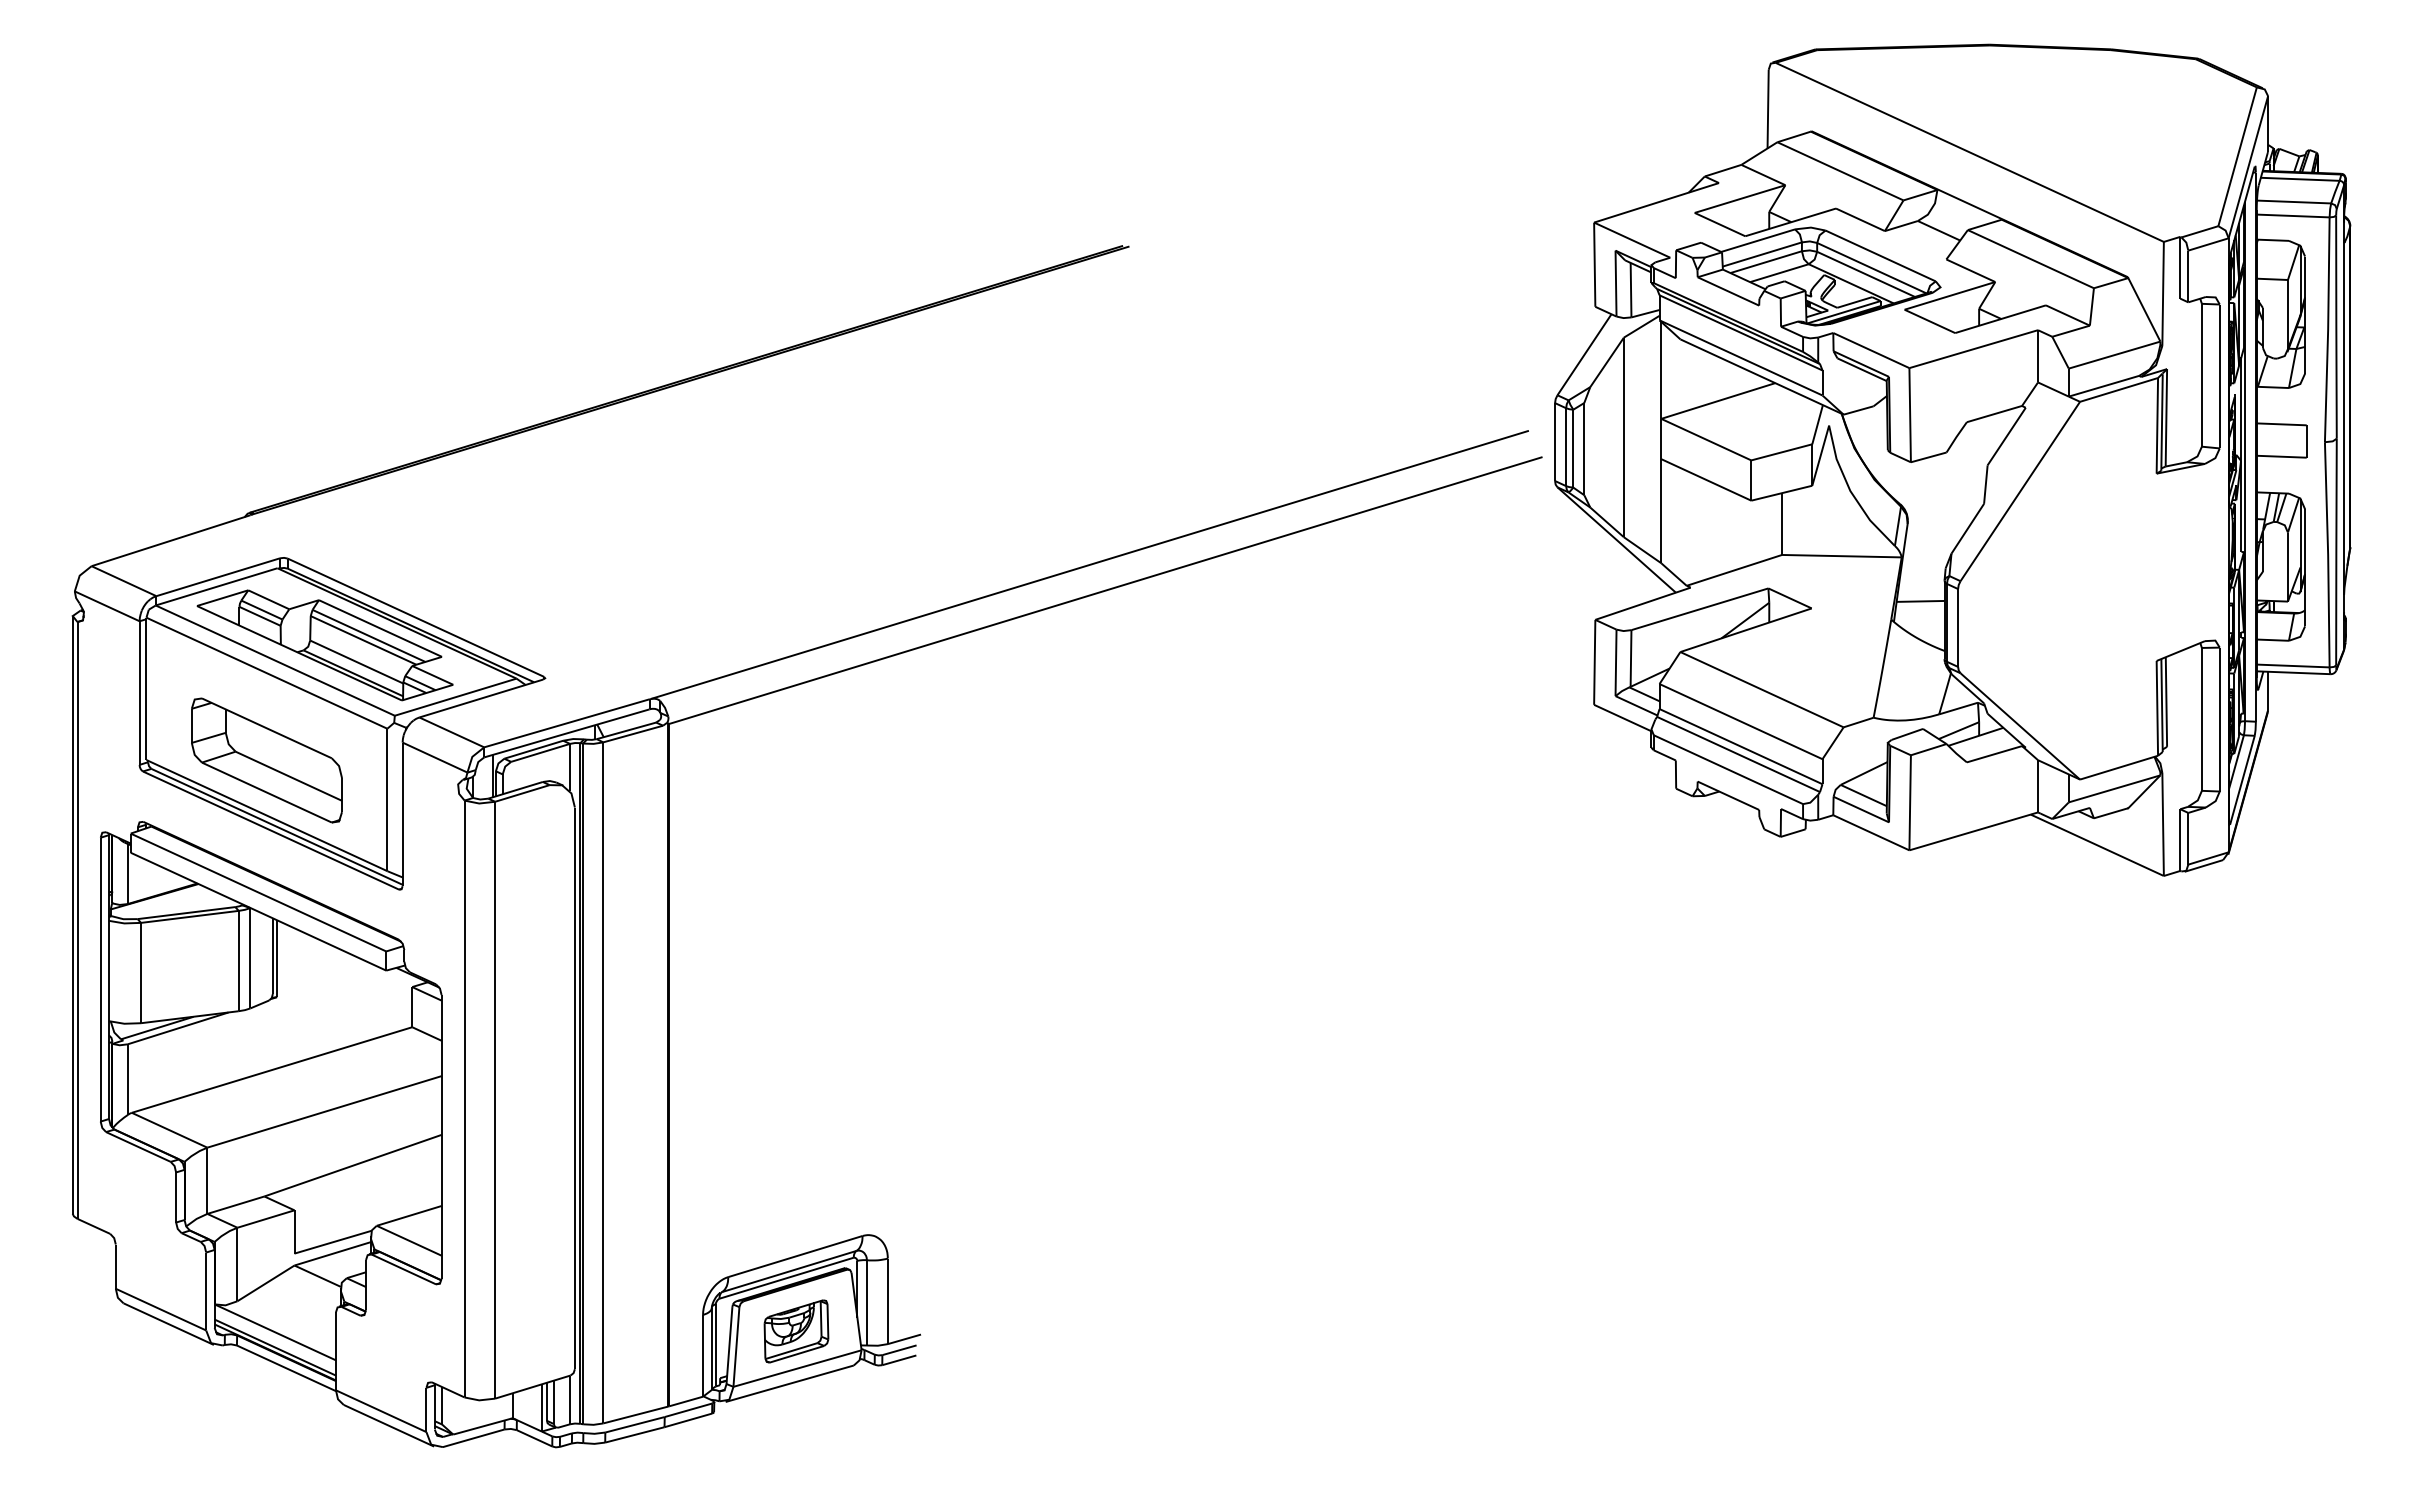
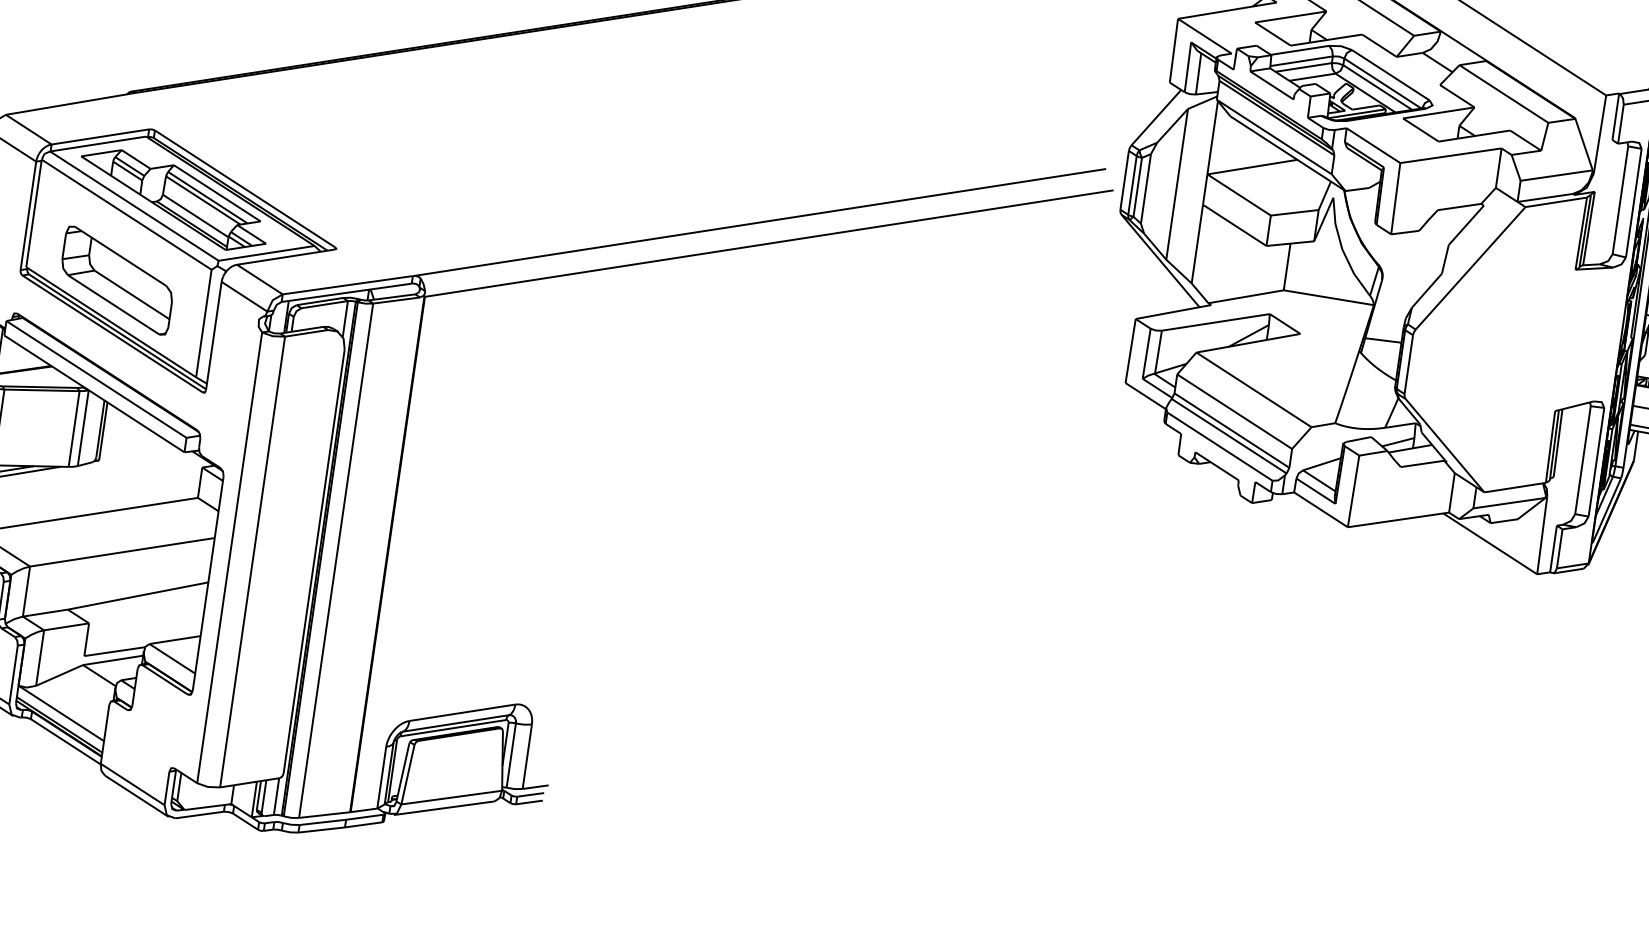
part: (796, 1331) -> (455, 769), removed

